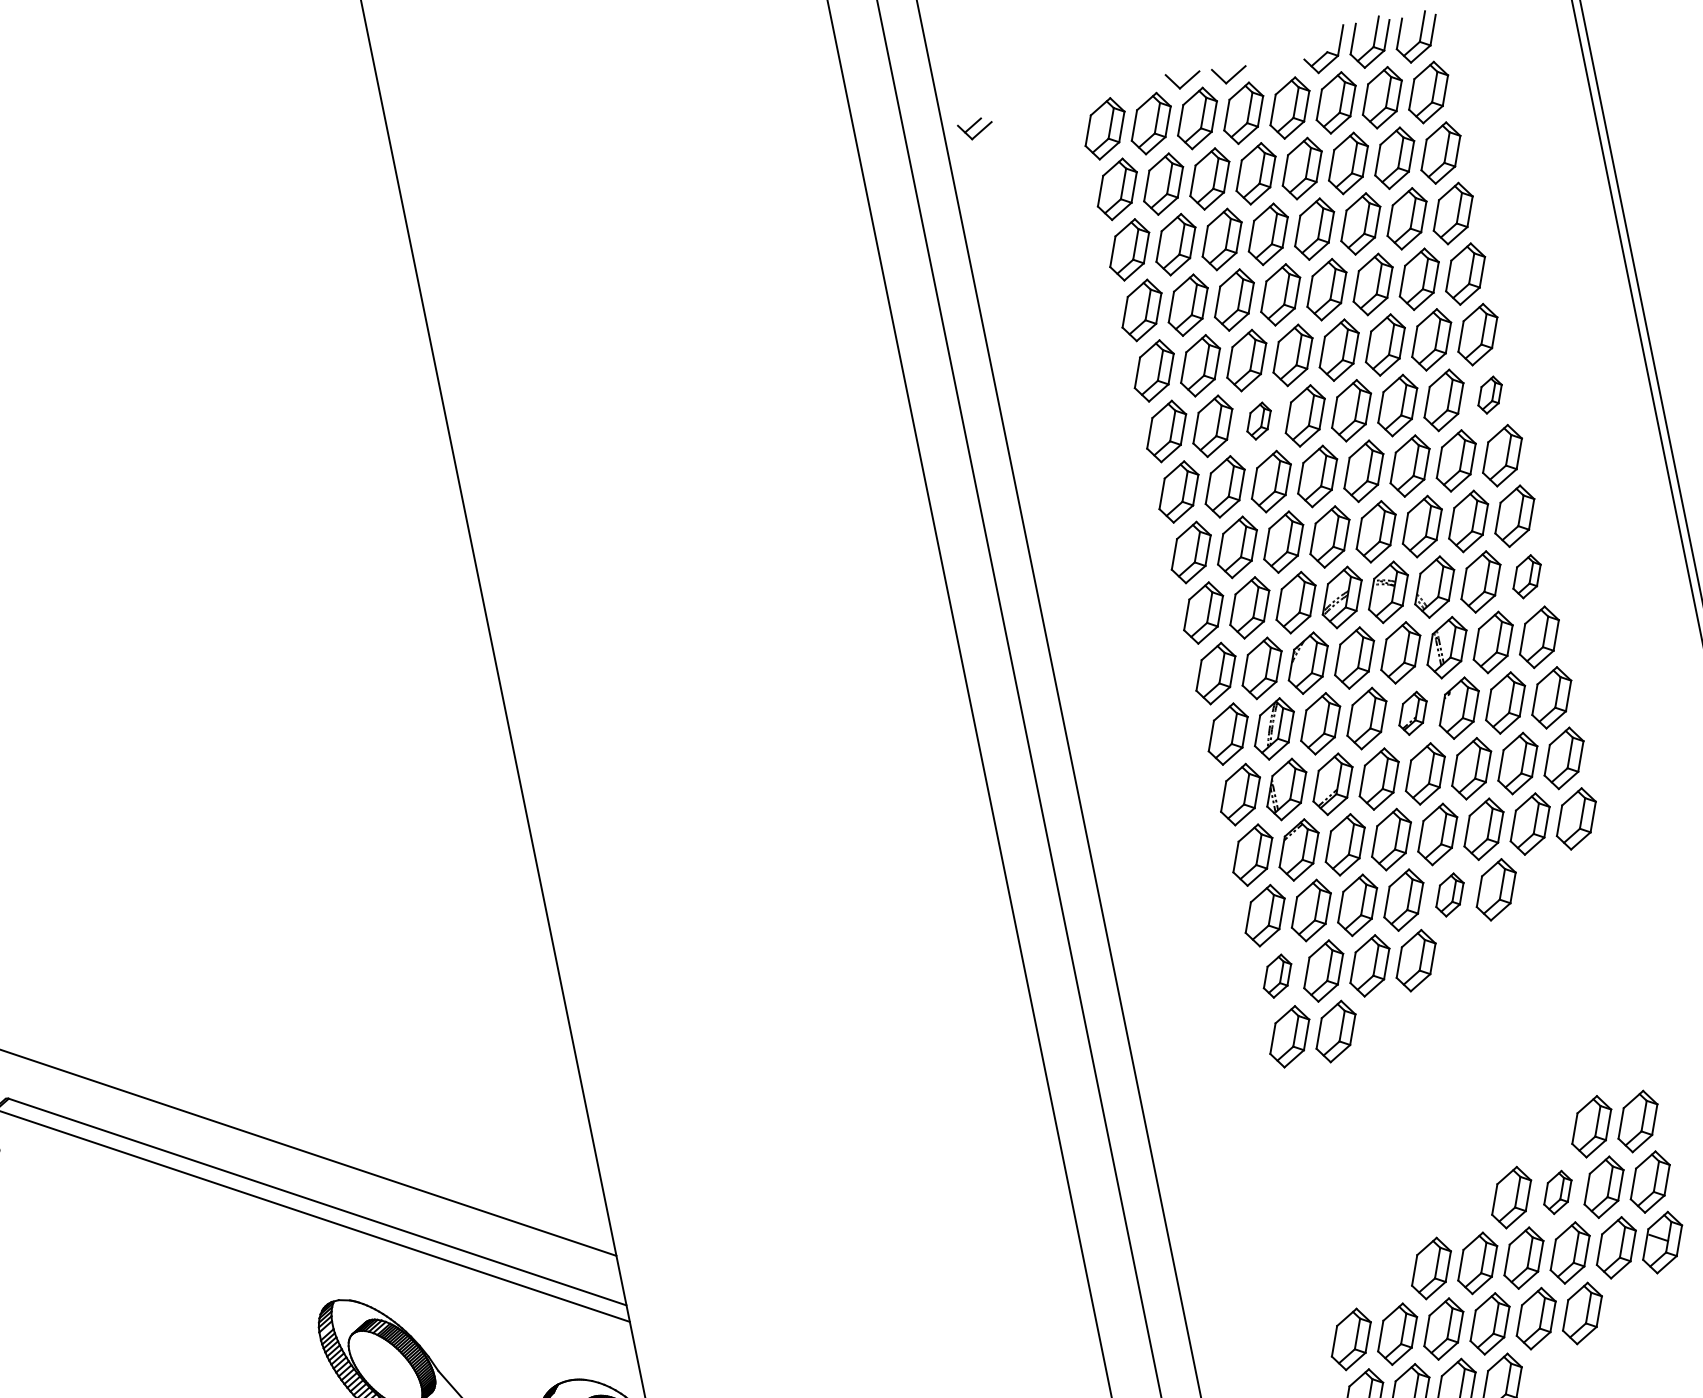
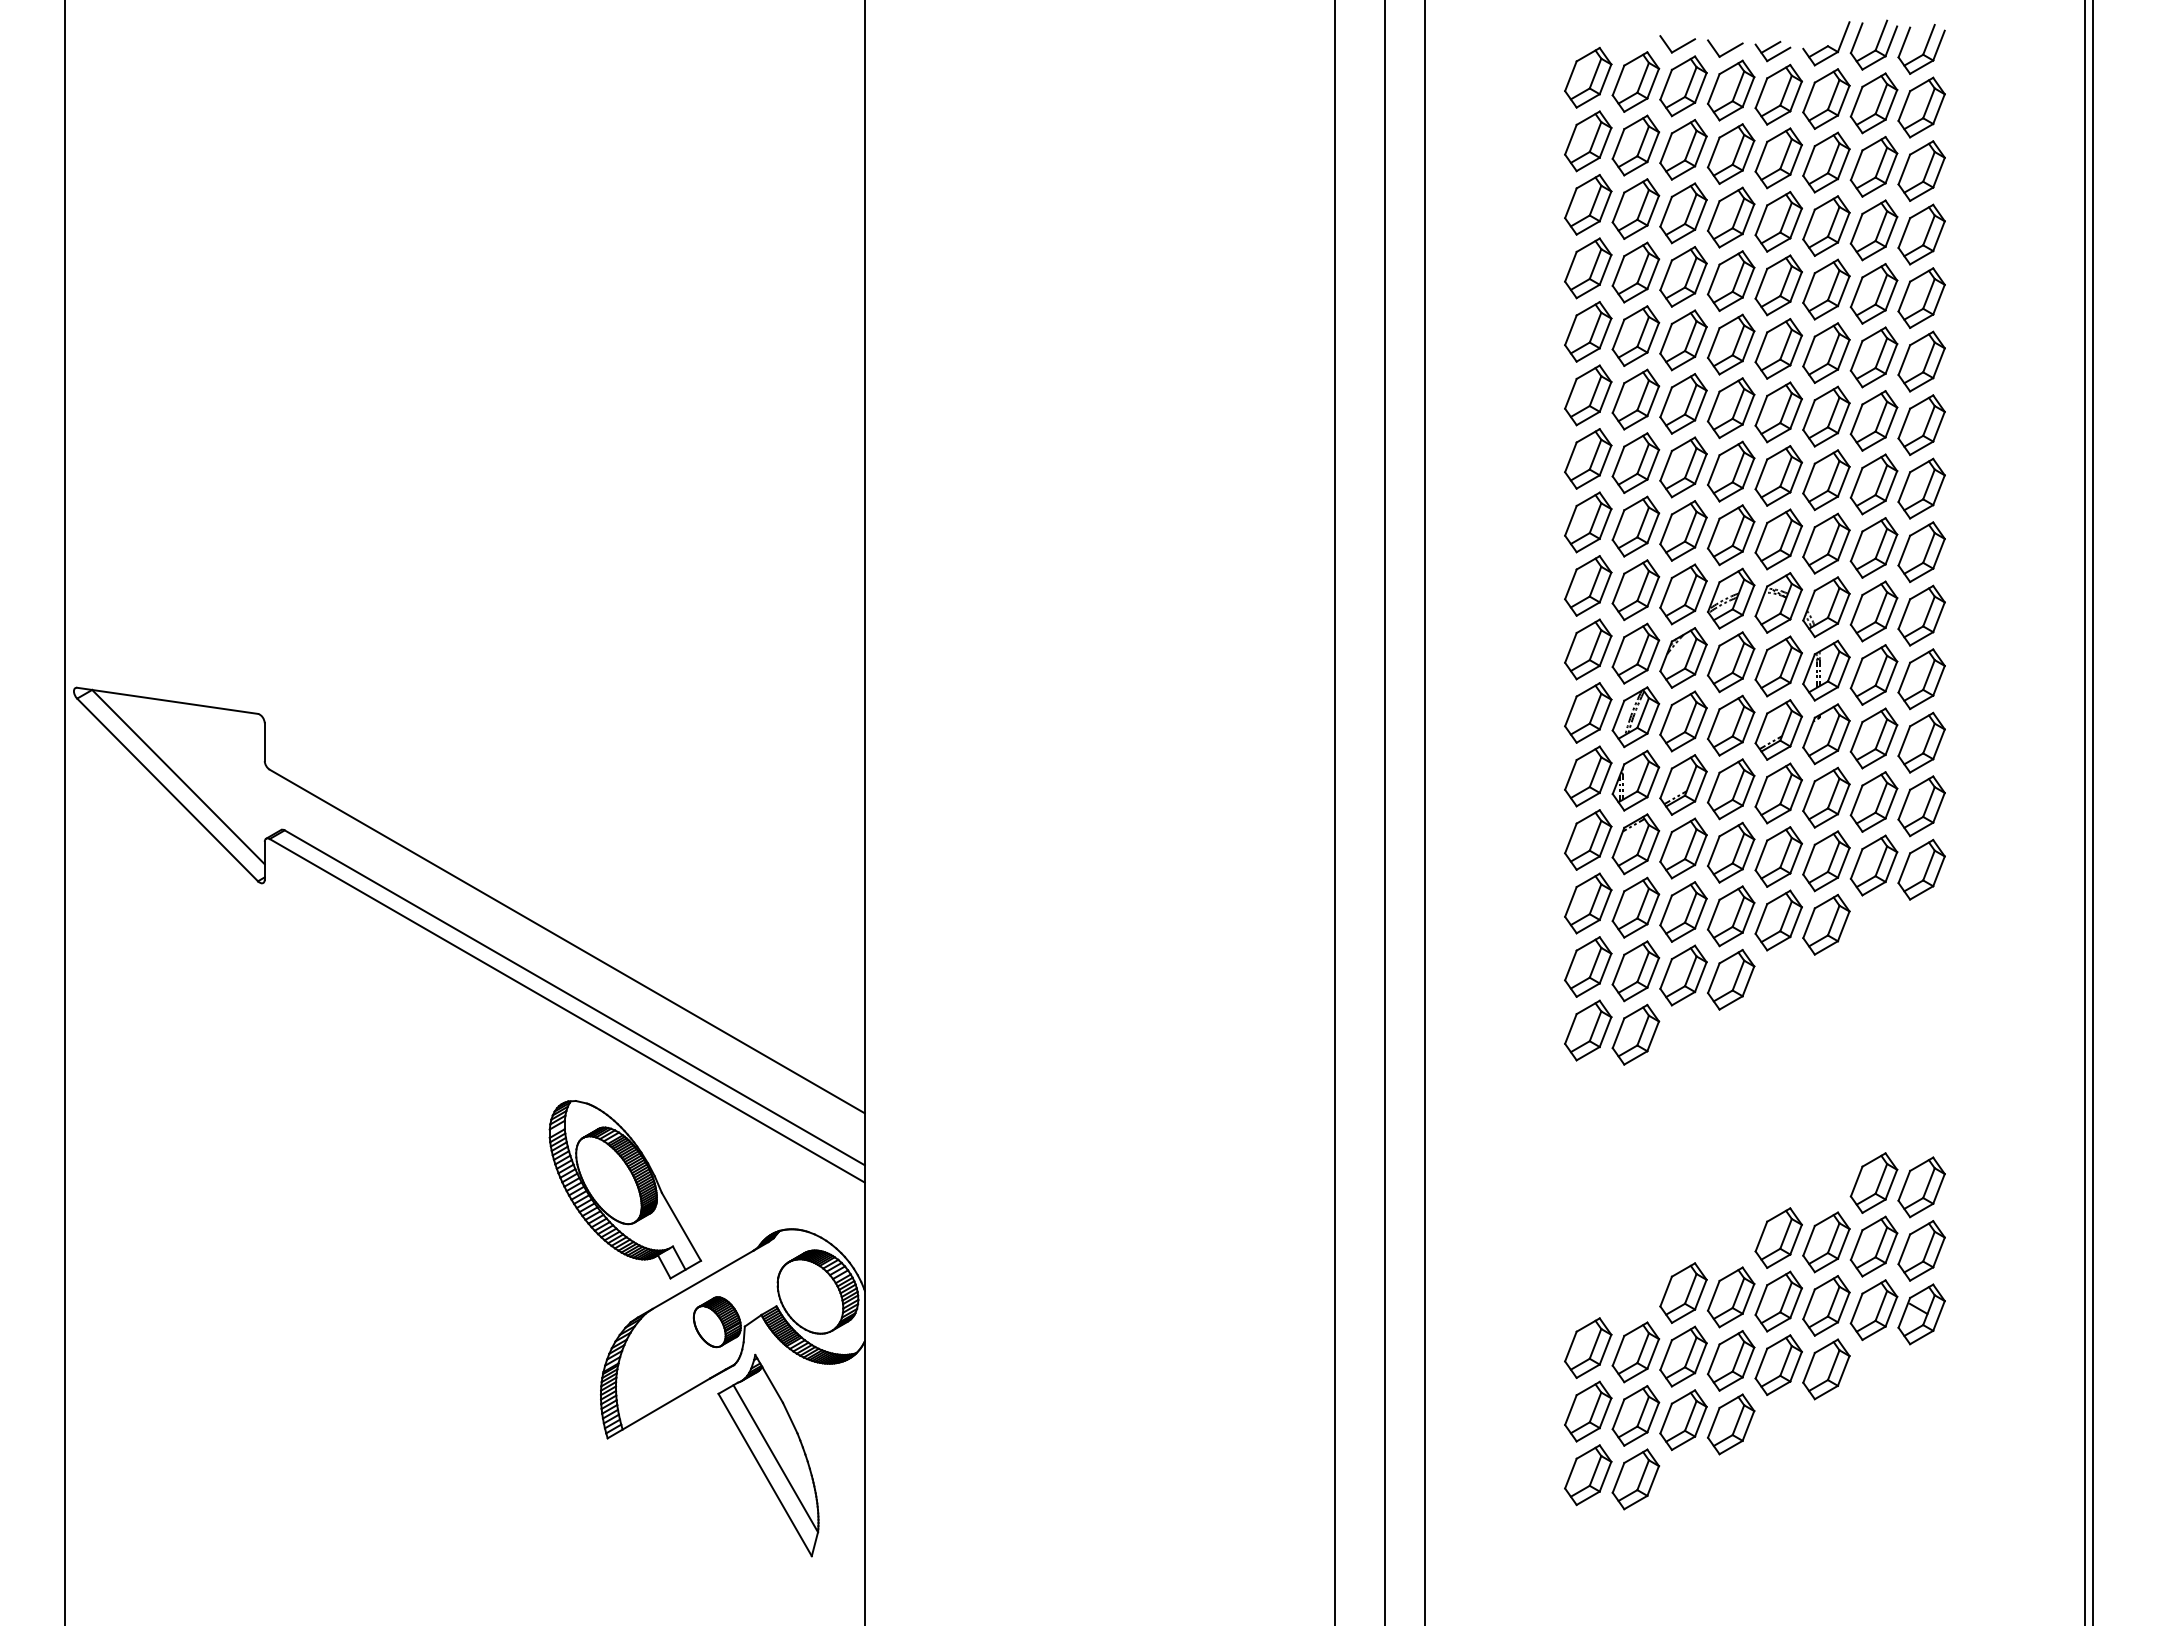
part: (975, 129) -> (1772, 51), moved
part: (1489, 394) -> (1921, 424), size x1.67
part: (1259, 420) -> (1683, 403), size x1.67
part: (1526, 576) -> (1921, 615), size x1.43
part: (1412, 712) -> (1778, 729), size x1.43
part: (1449, 894) -> (1778, 920), size x1.43
part: (1277, 975) -> (1588, 966), size x1.43
part: (1557, 1192) -> (1826, 1242), size x1.43

